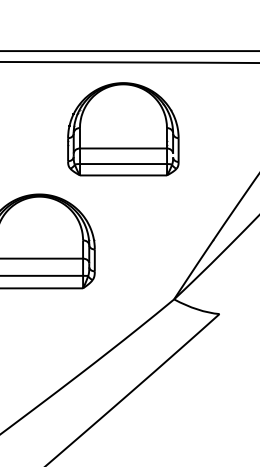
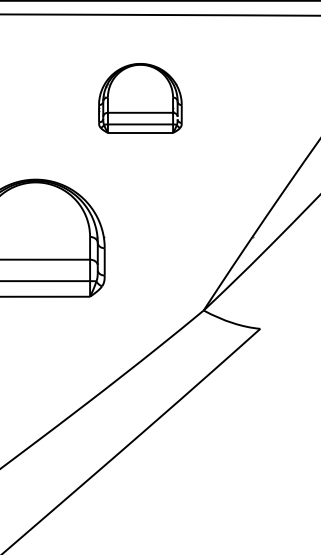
part: (123, 129) -> (140, 98), size x0.6

